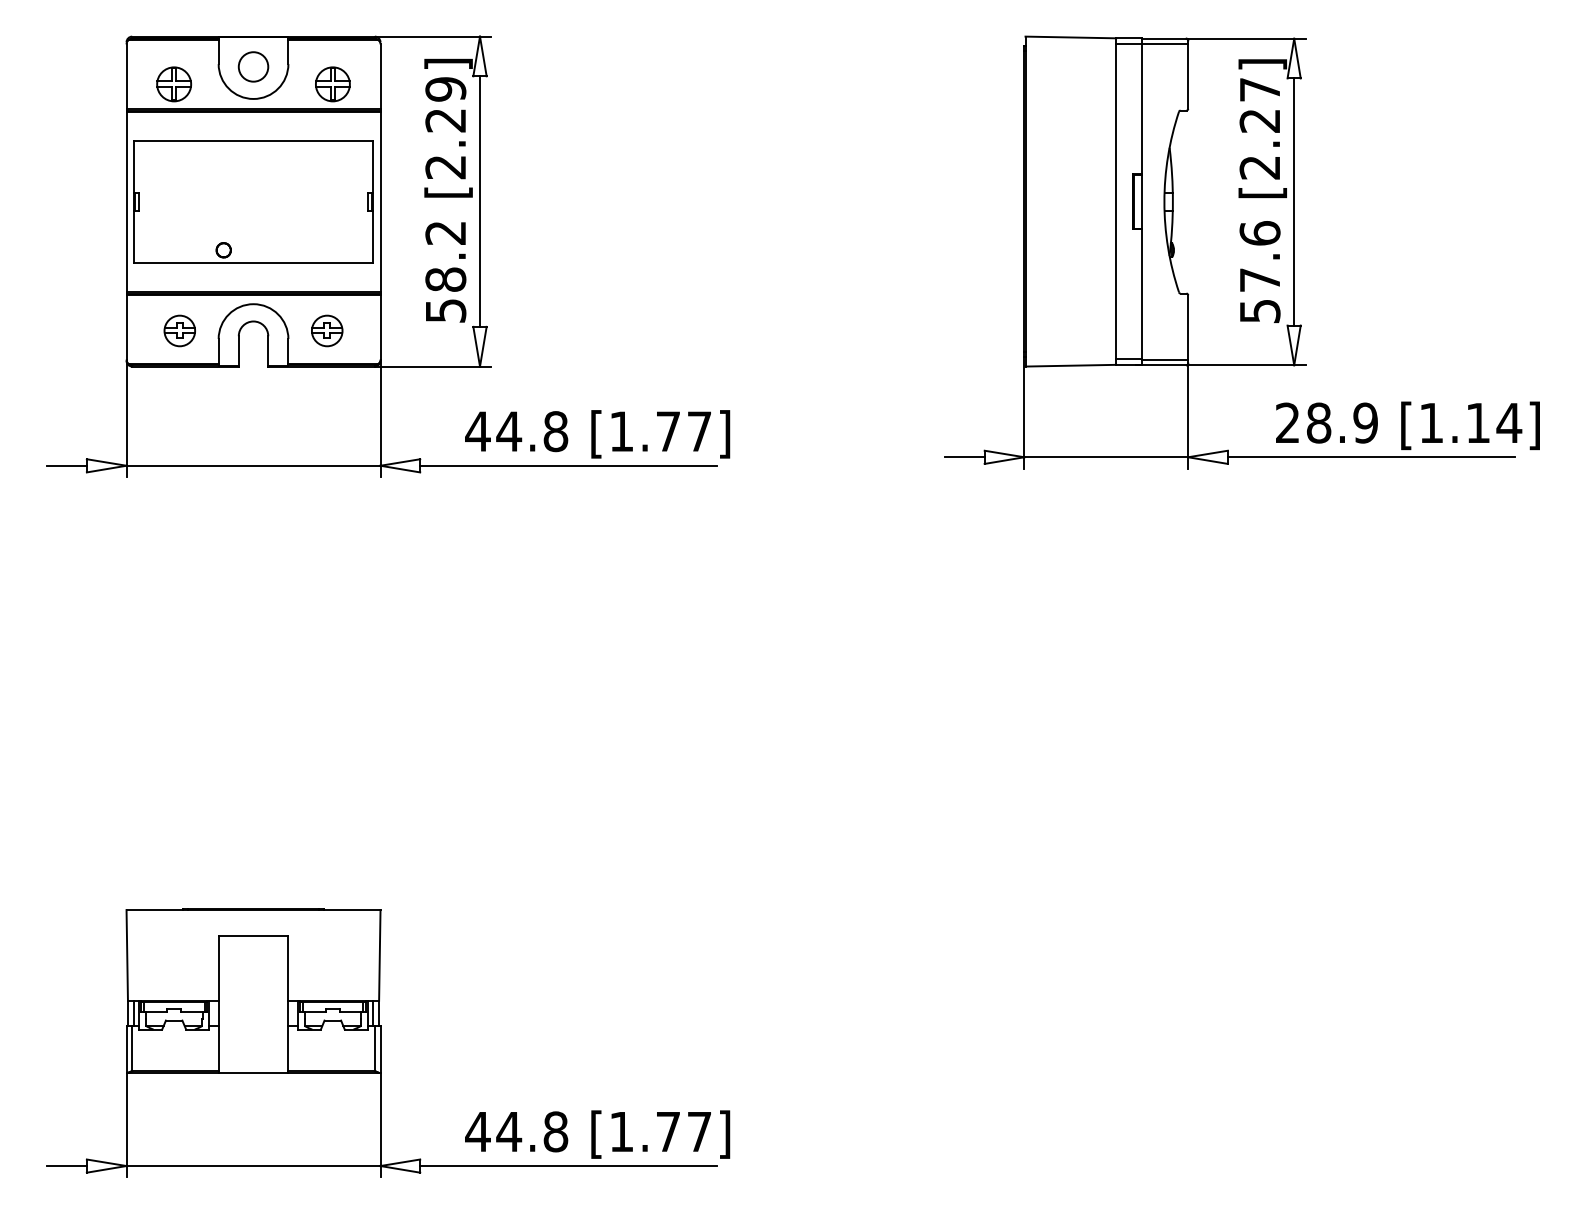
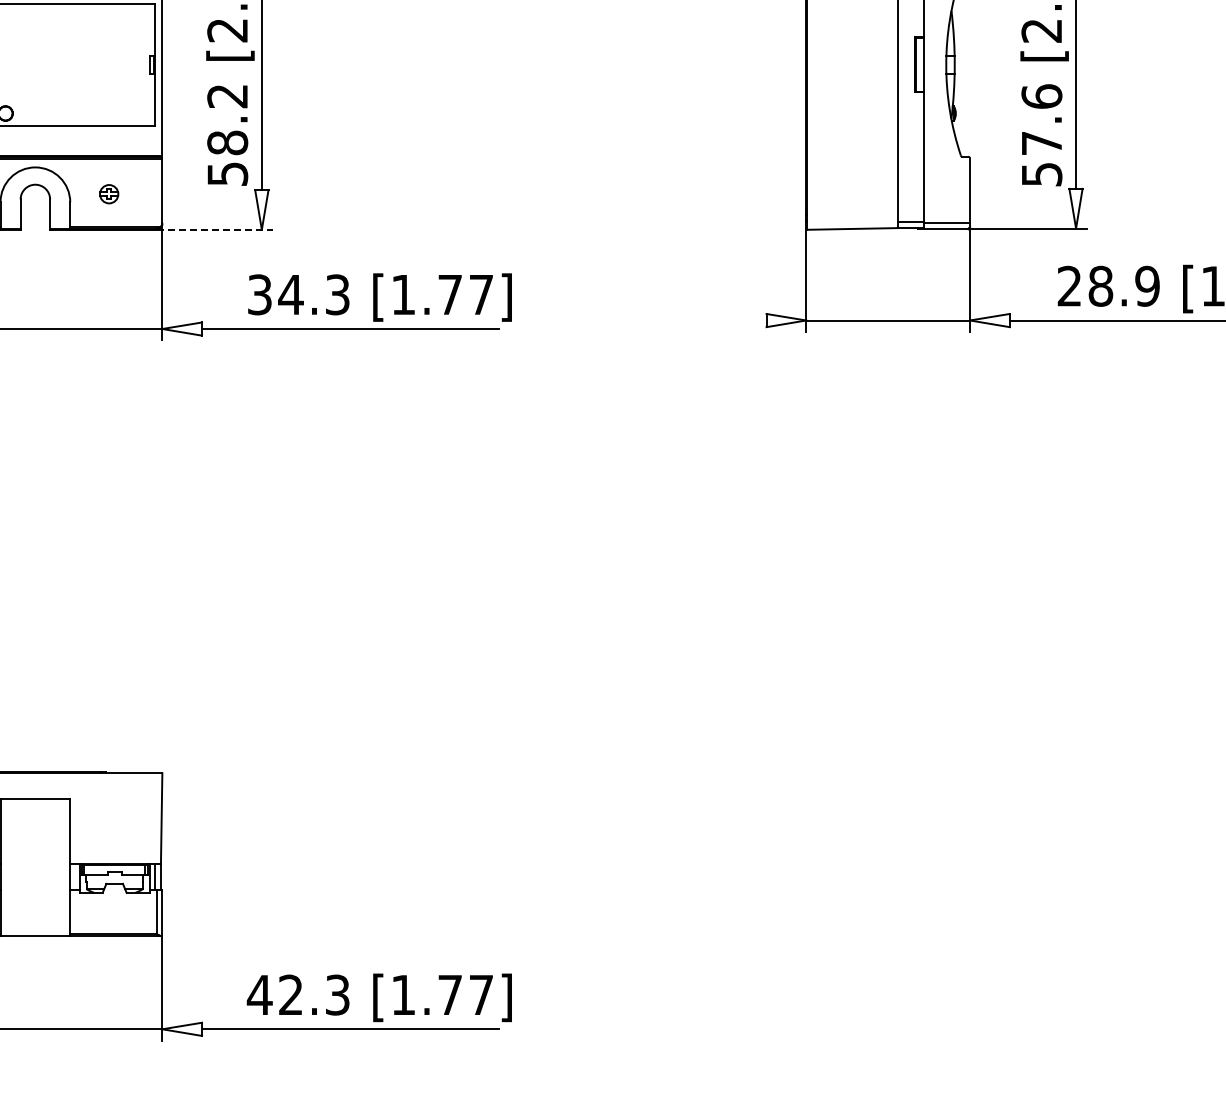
part: (327, 330) -> (109, 193), size x0.6
line: (433, 366) -> (215, 229), solid -> dashed
text: (516, 431) -> (298, 294), 44.8 -> 34.3
line: (964, 457) -> (746, 320), removed
text: (532, 1131) -> (314, 994), 44.8 -> 42.3

